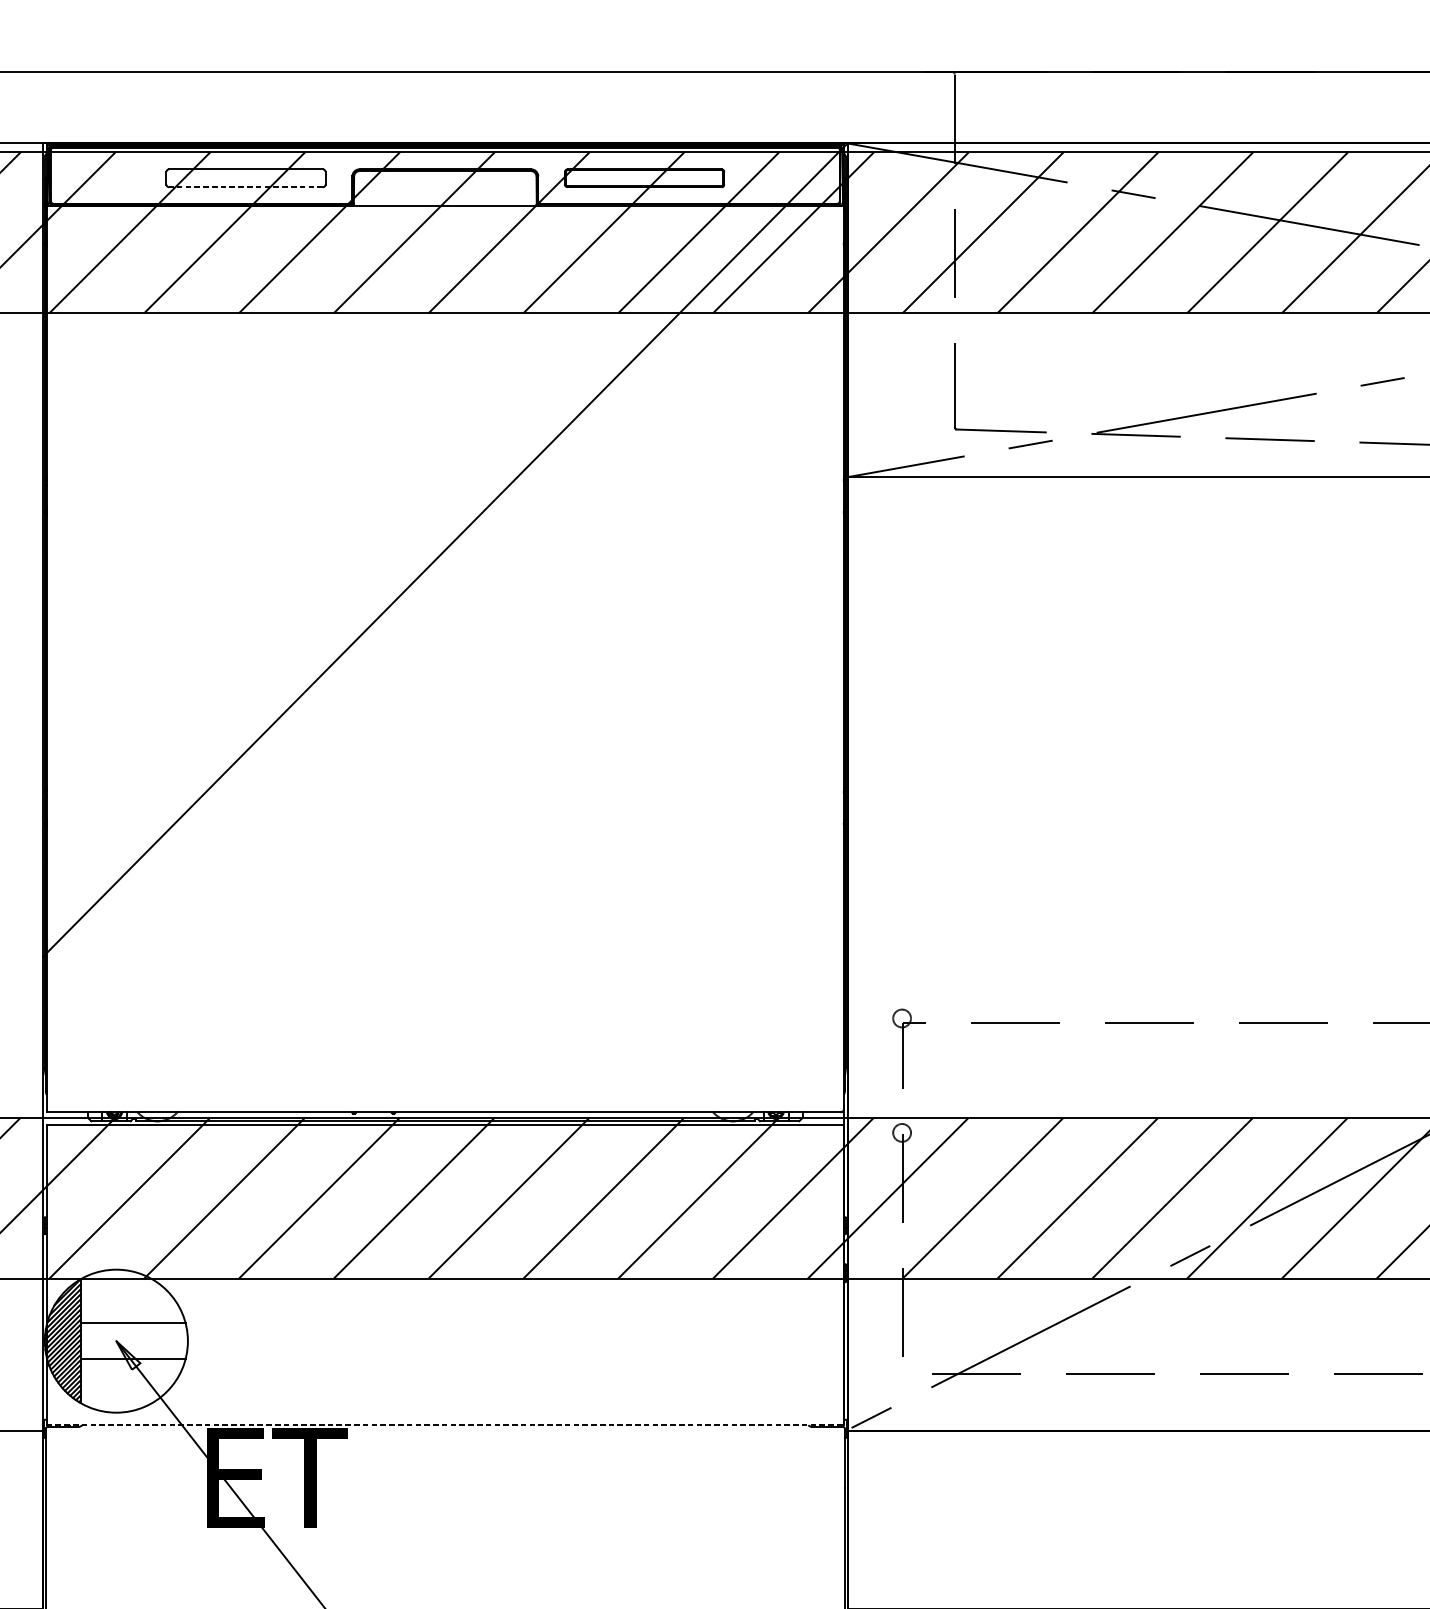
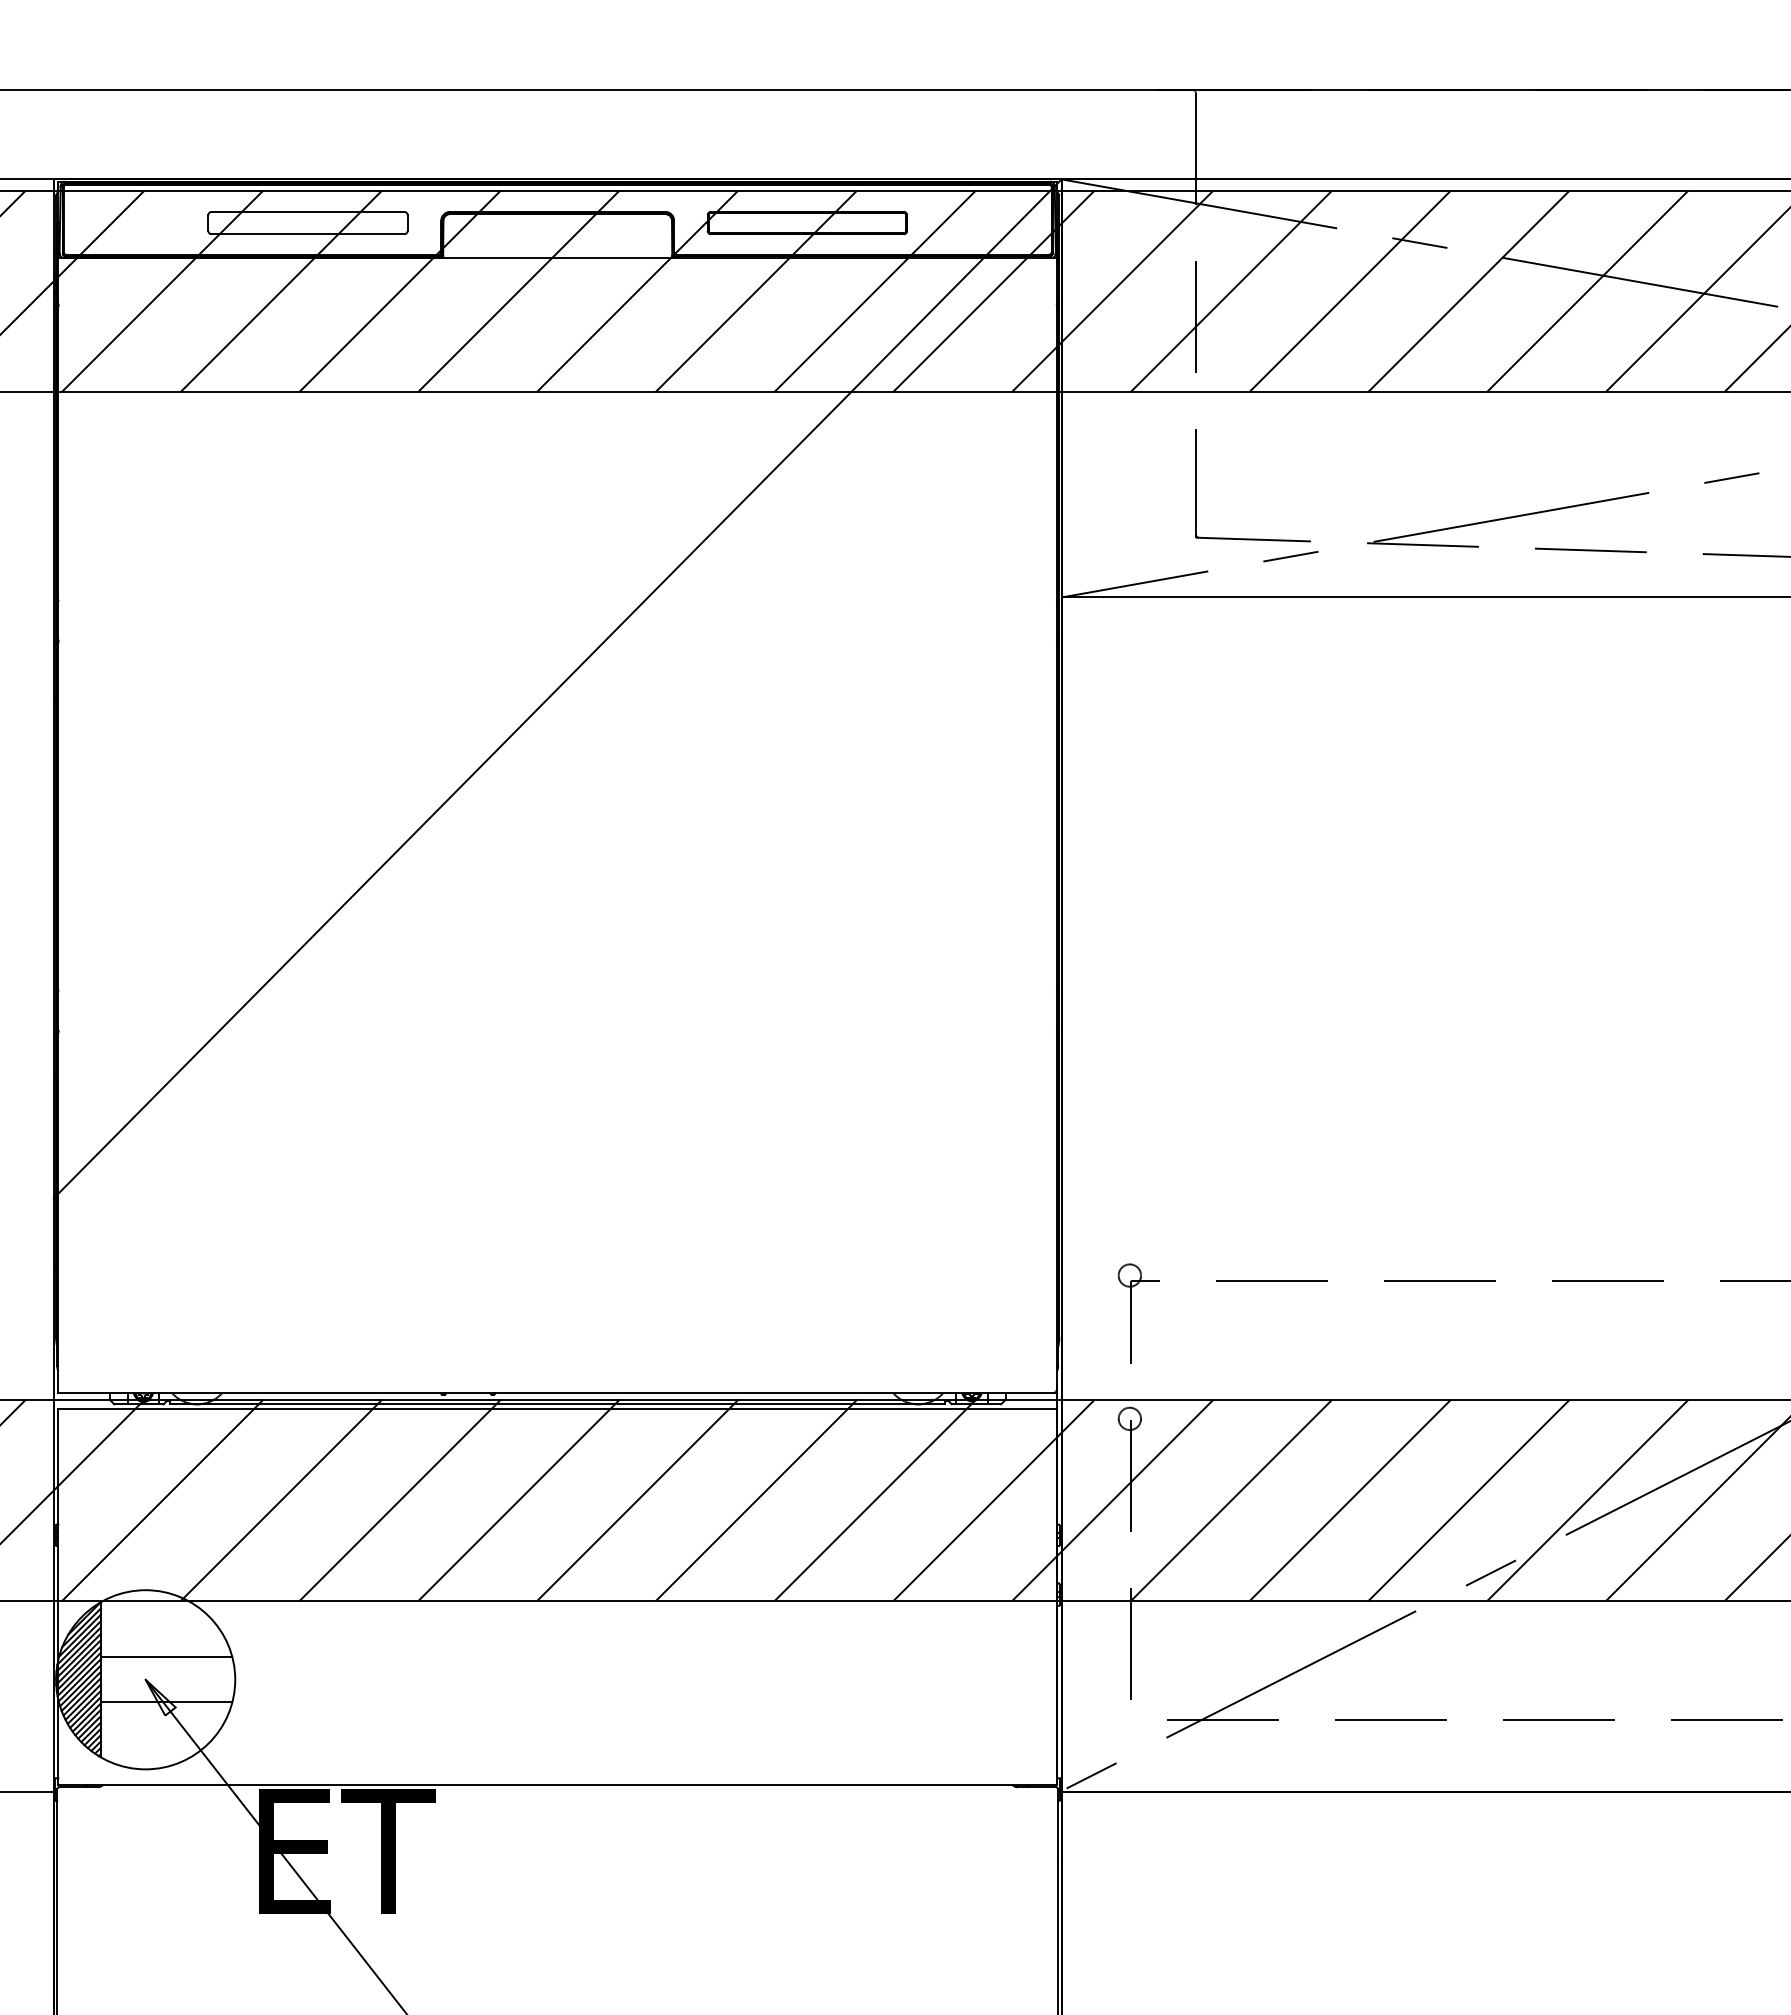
line: (245, 187) -> (307, 234), dashed -> solid
line: (445, 1425) -> (558, 1785), dashed -> solid

